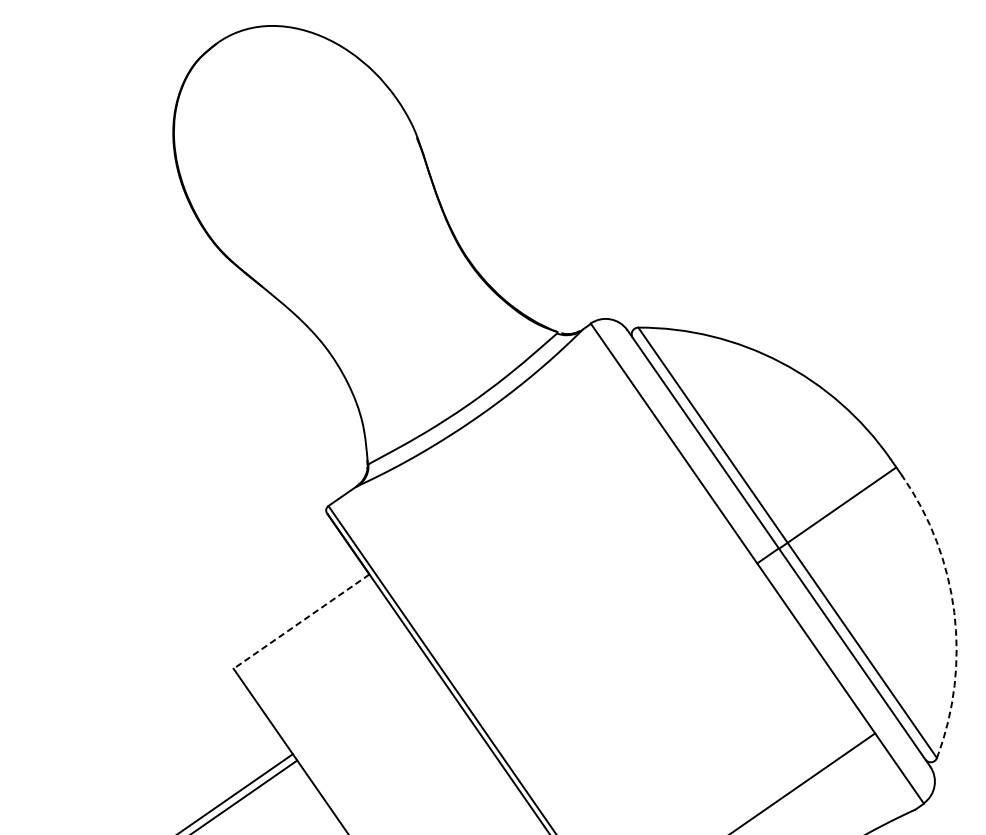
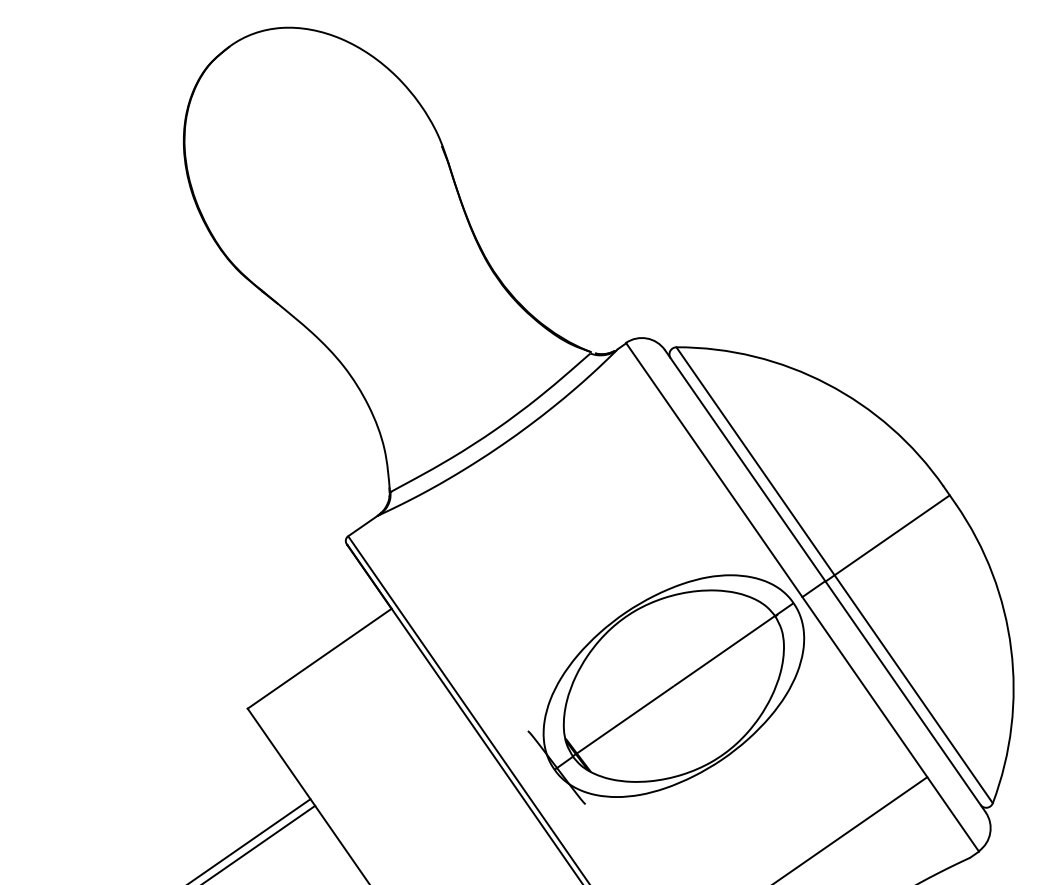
arc: (954, 612) -> (1011, 649), dashed -> solid
line: (301, 621) -> (319, 658), dashed -> solid
part: (628, 650) -> (666, 689), added

